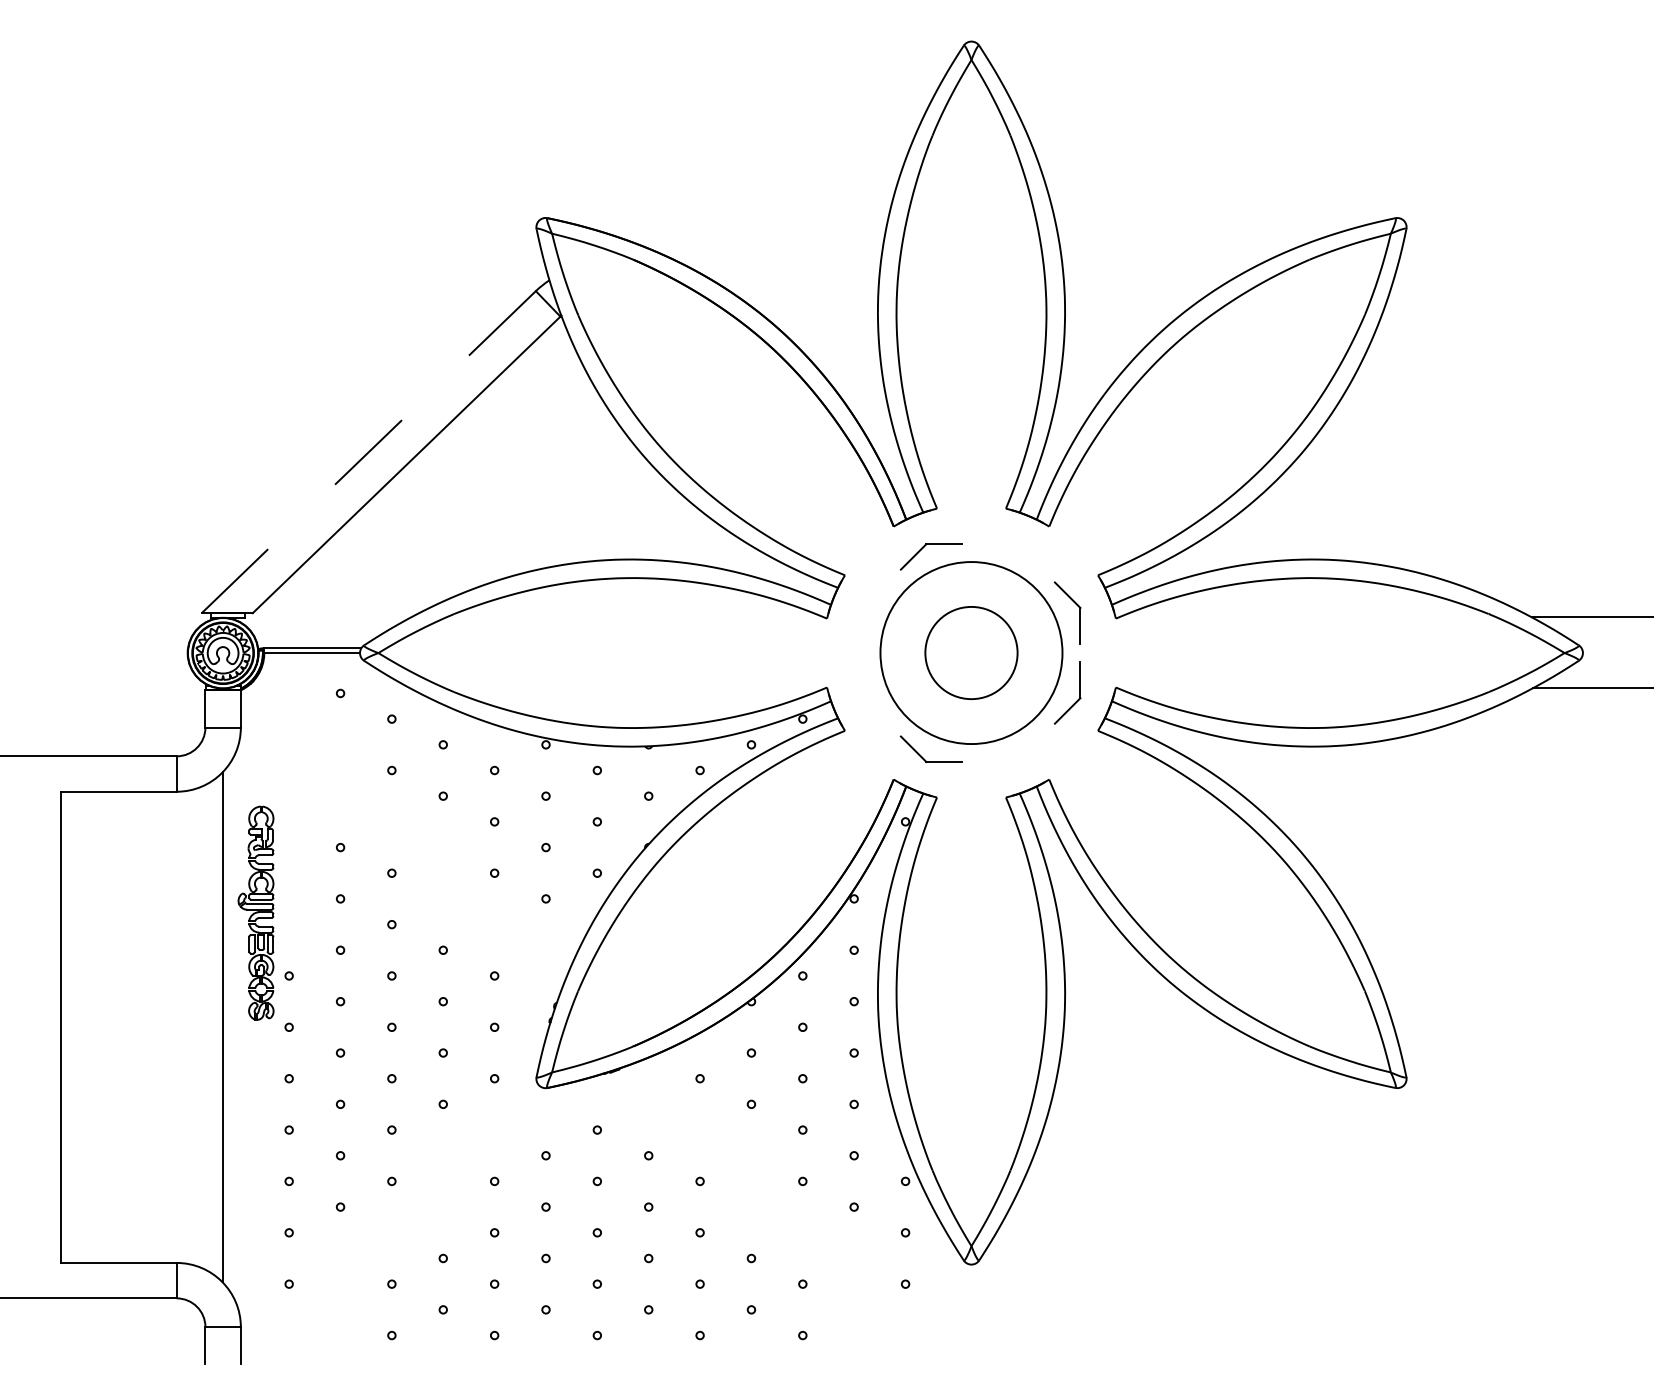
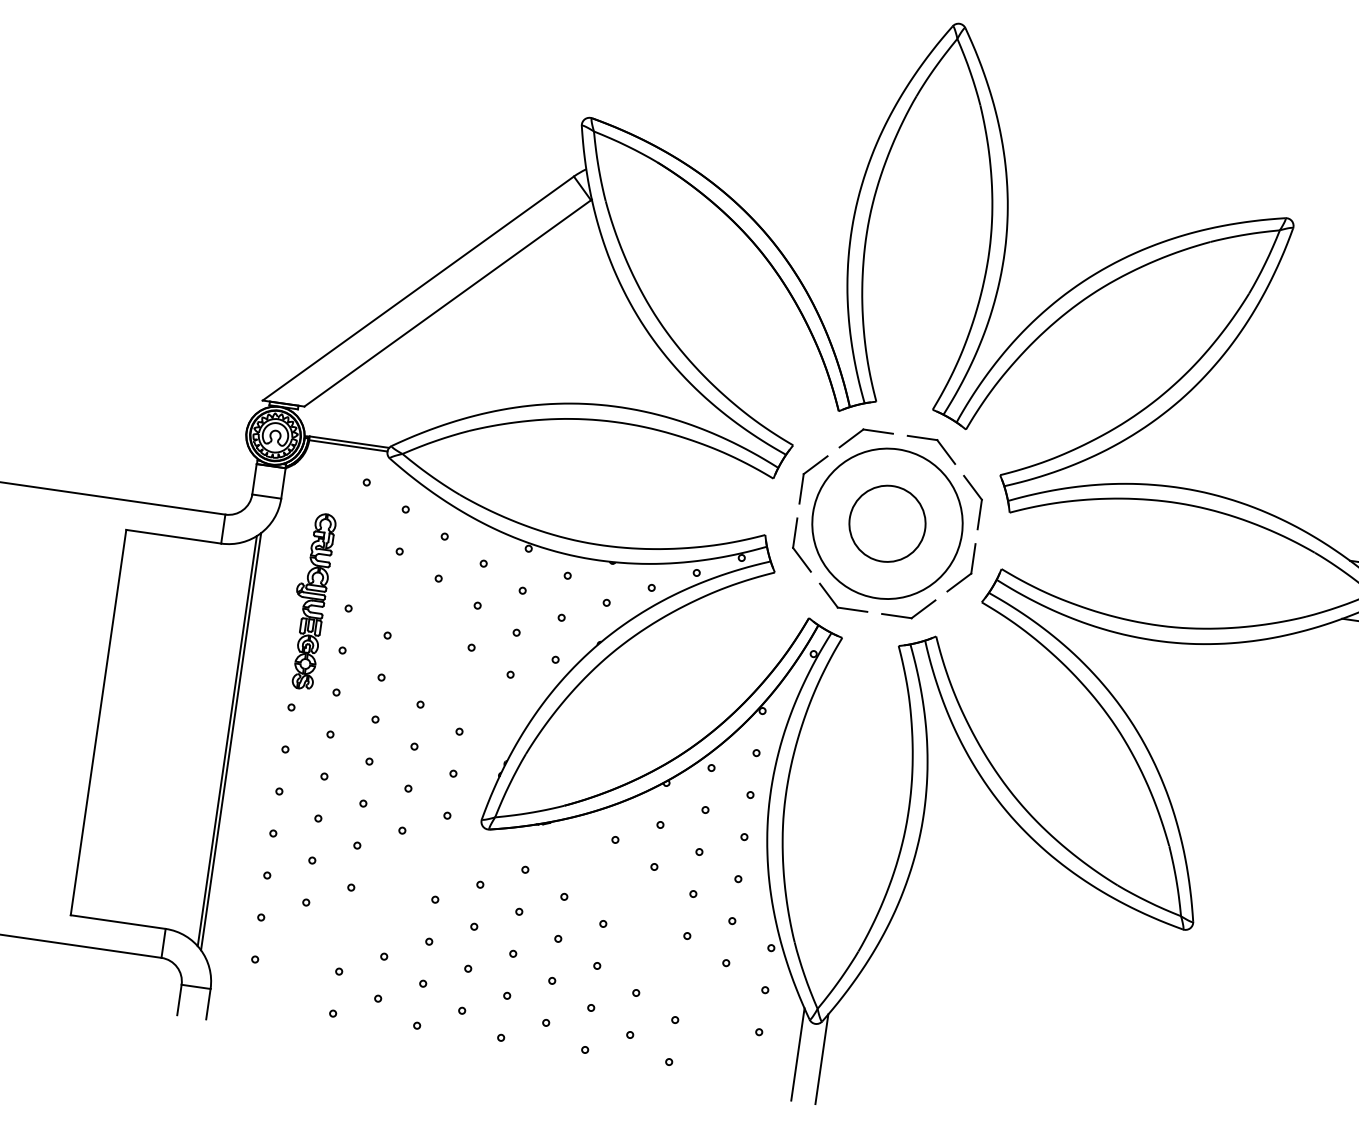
line: (368, 452) -> (418, 288), dashed -> solid
part: (1019, 548) -> (939, 443), added
part: (867, 604) -> (808, 471), added
part: (863, 692) -> (794, 543), added
part: (1019, 757) -> (914, 614), added
part: (255, 912) -> (309, 600), moved
line: (218, 1027) -> (227, 741), added
line: (955, 1303) -> (797, 1053), added
line: (985, 1305) -> (822, 1059), added

